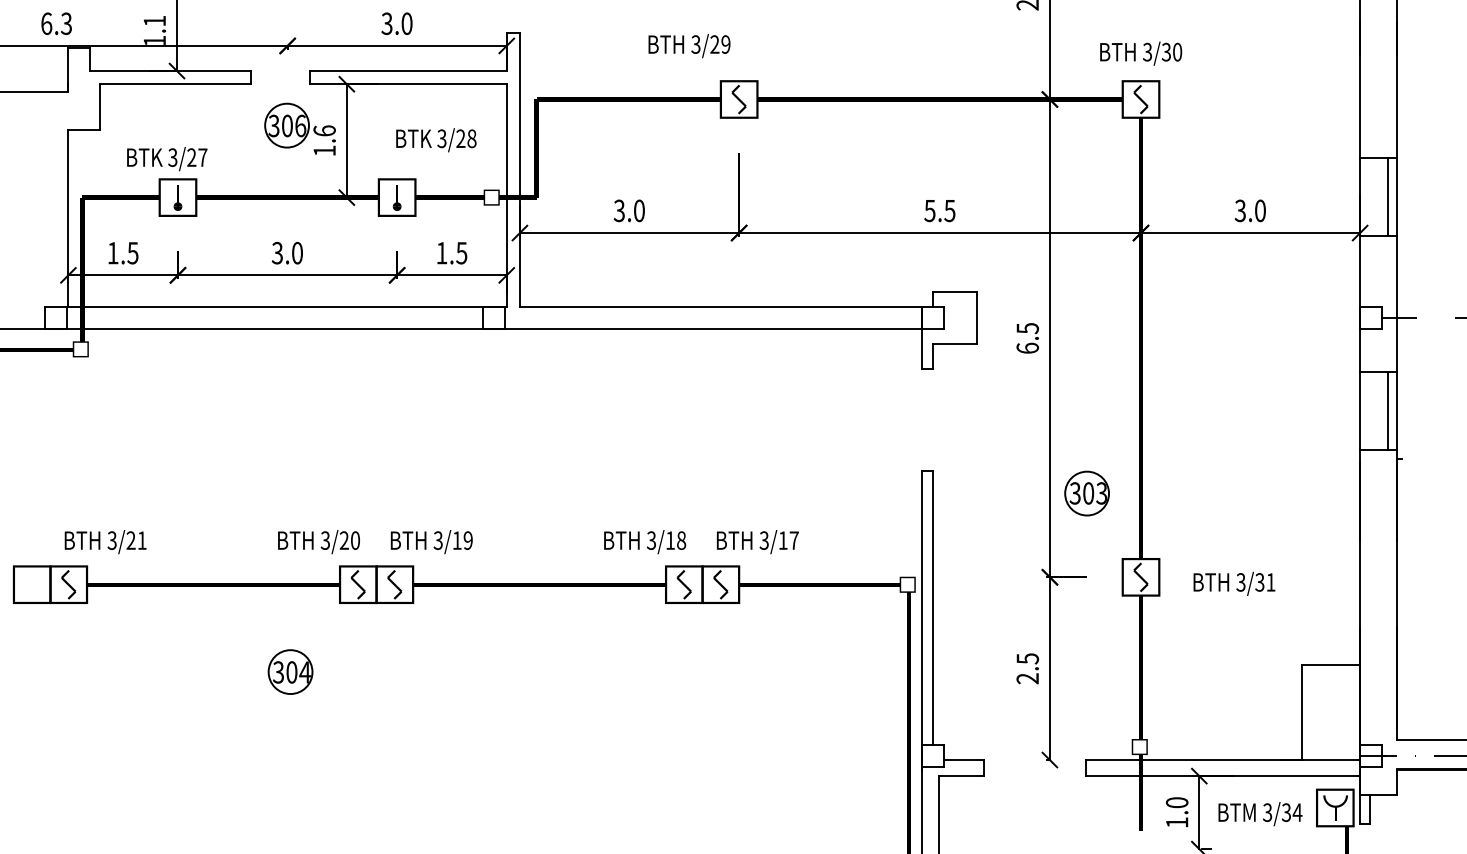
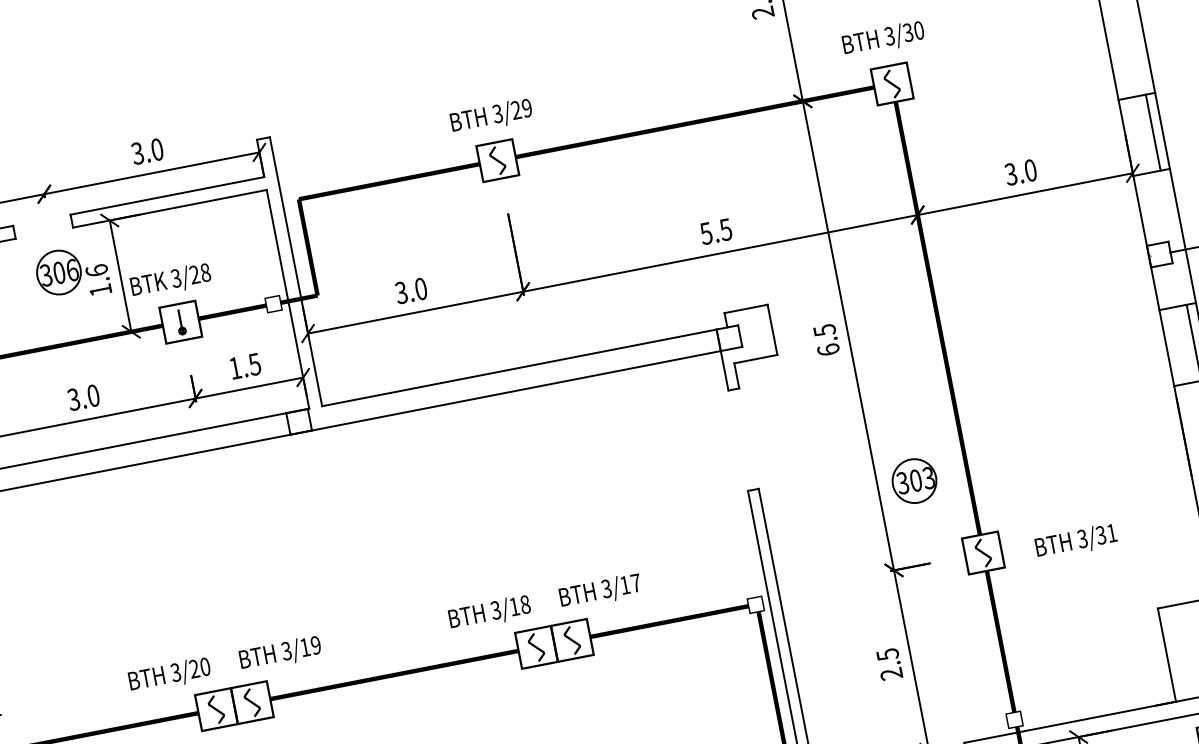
text: (689, 46) -> (491, 117), moved
text: (436, 140) -> (171, 281), moved

